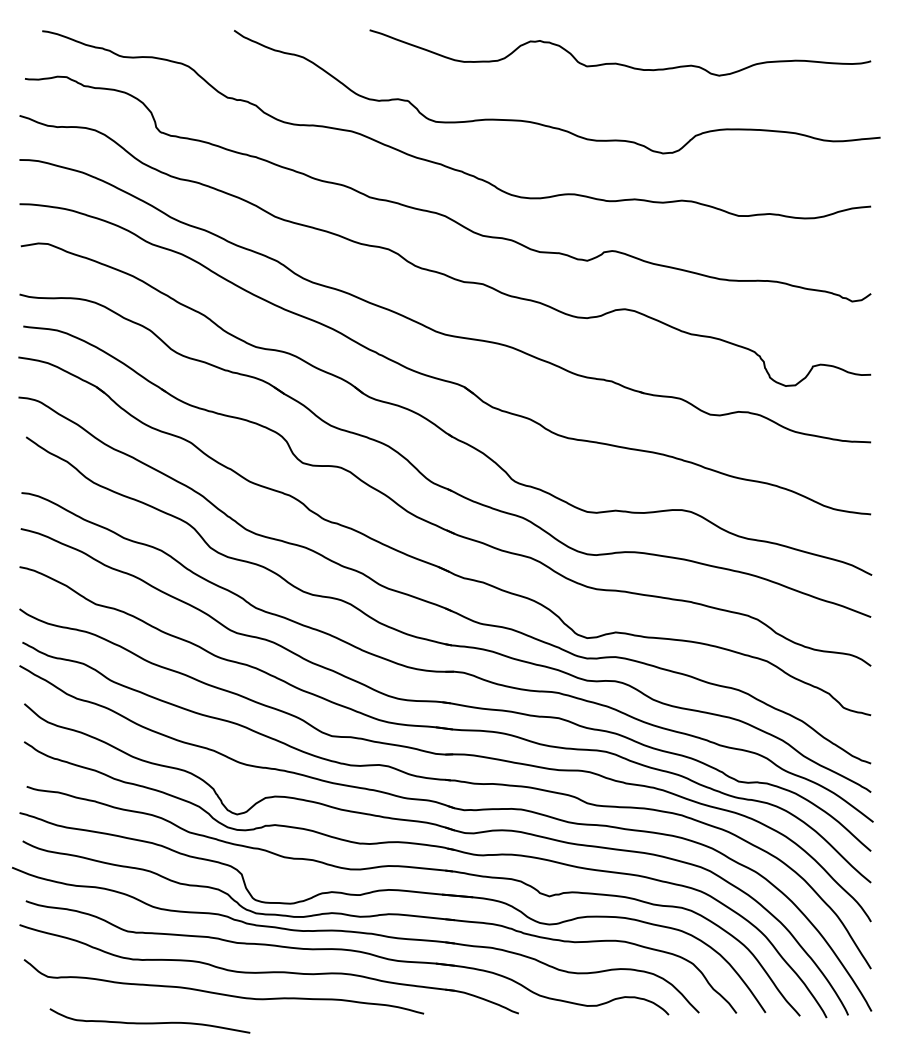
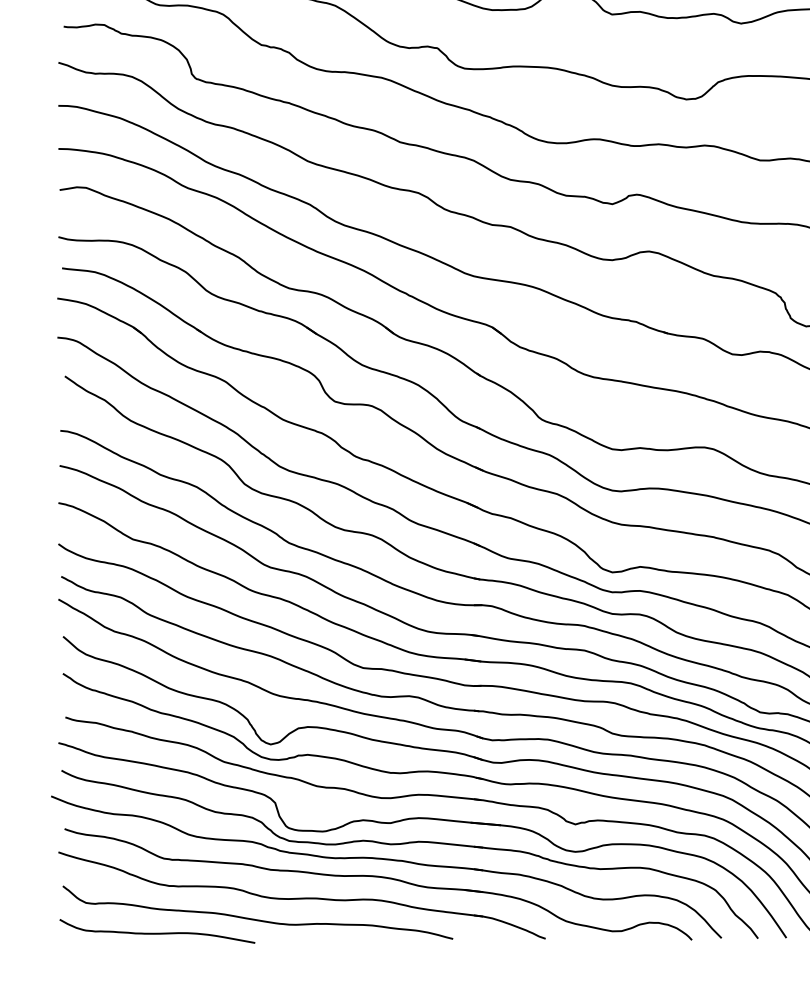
curve: (149, 1022) -> (156, 932), moved

